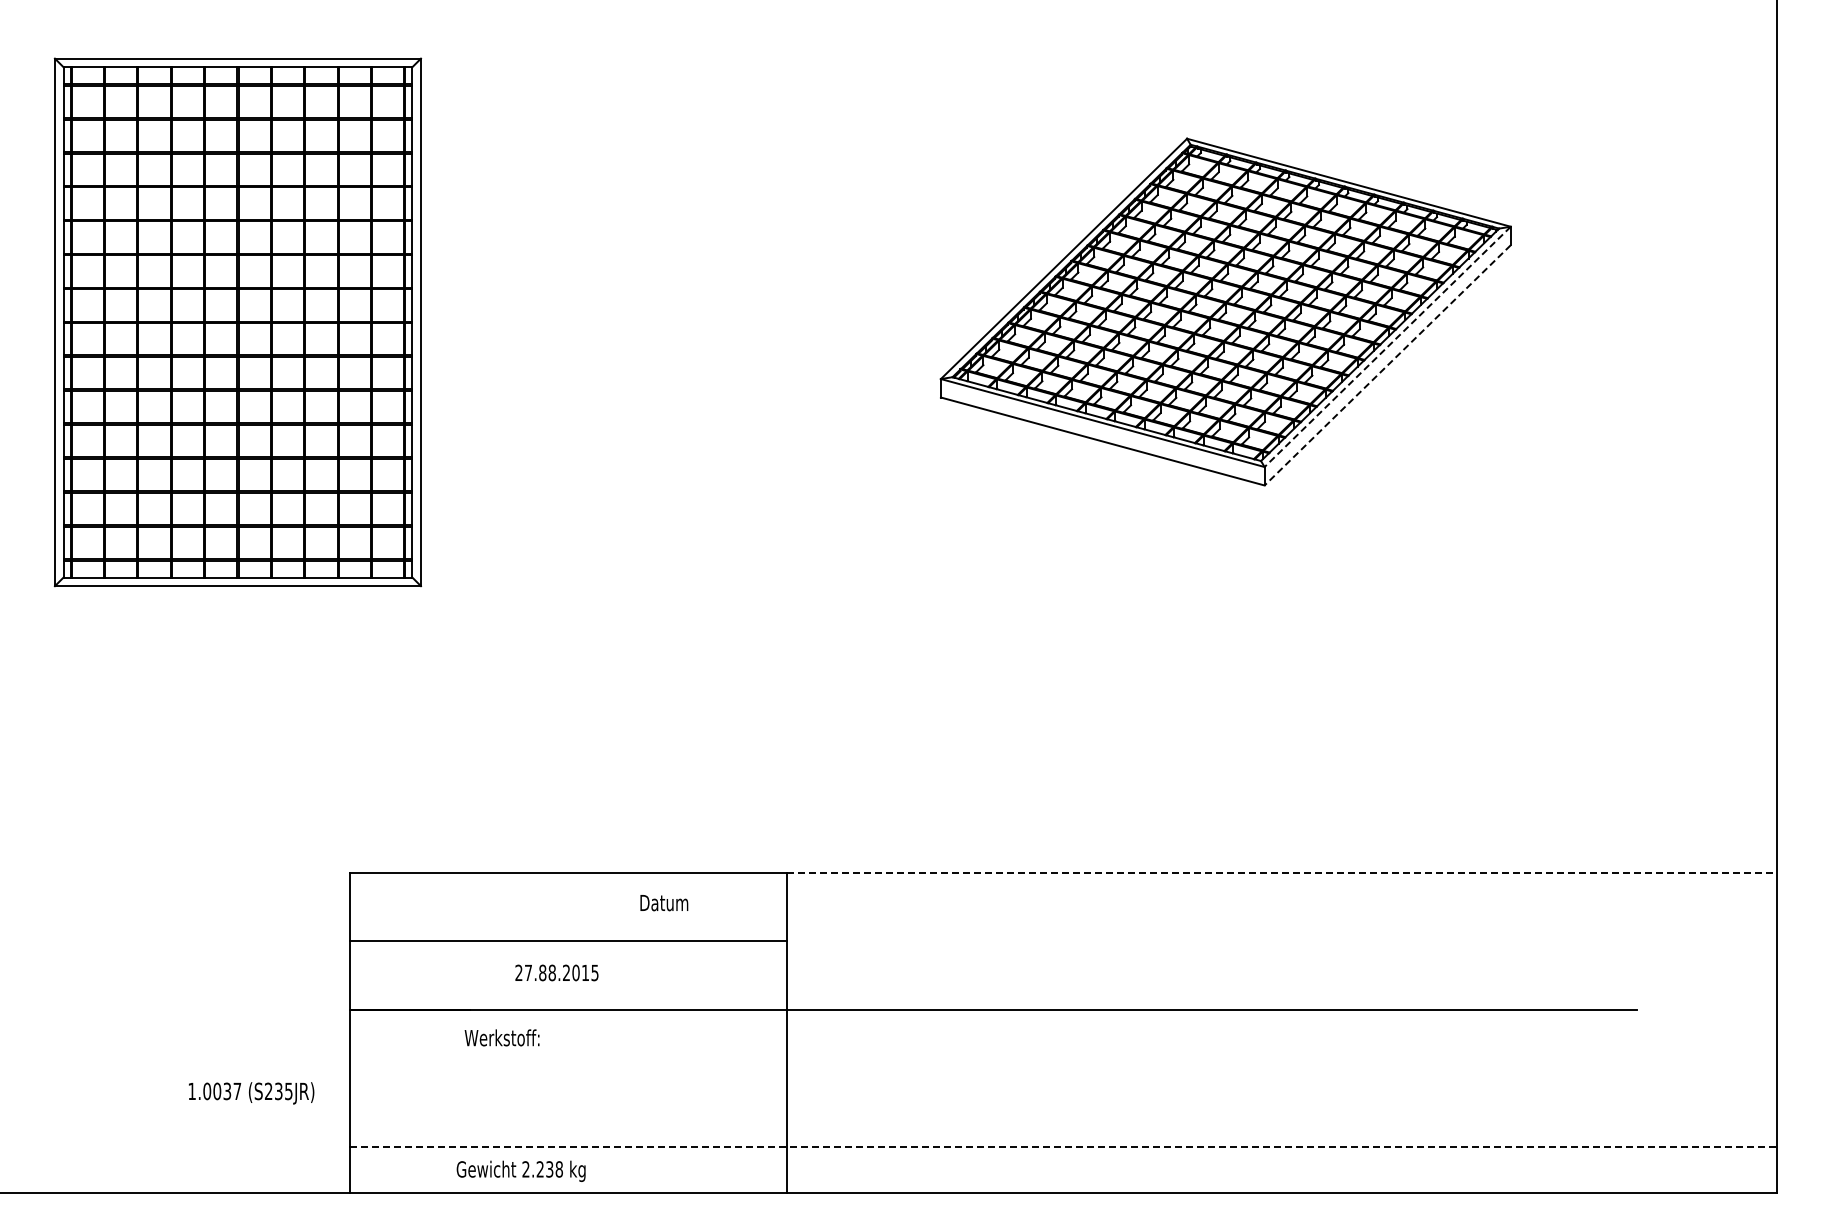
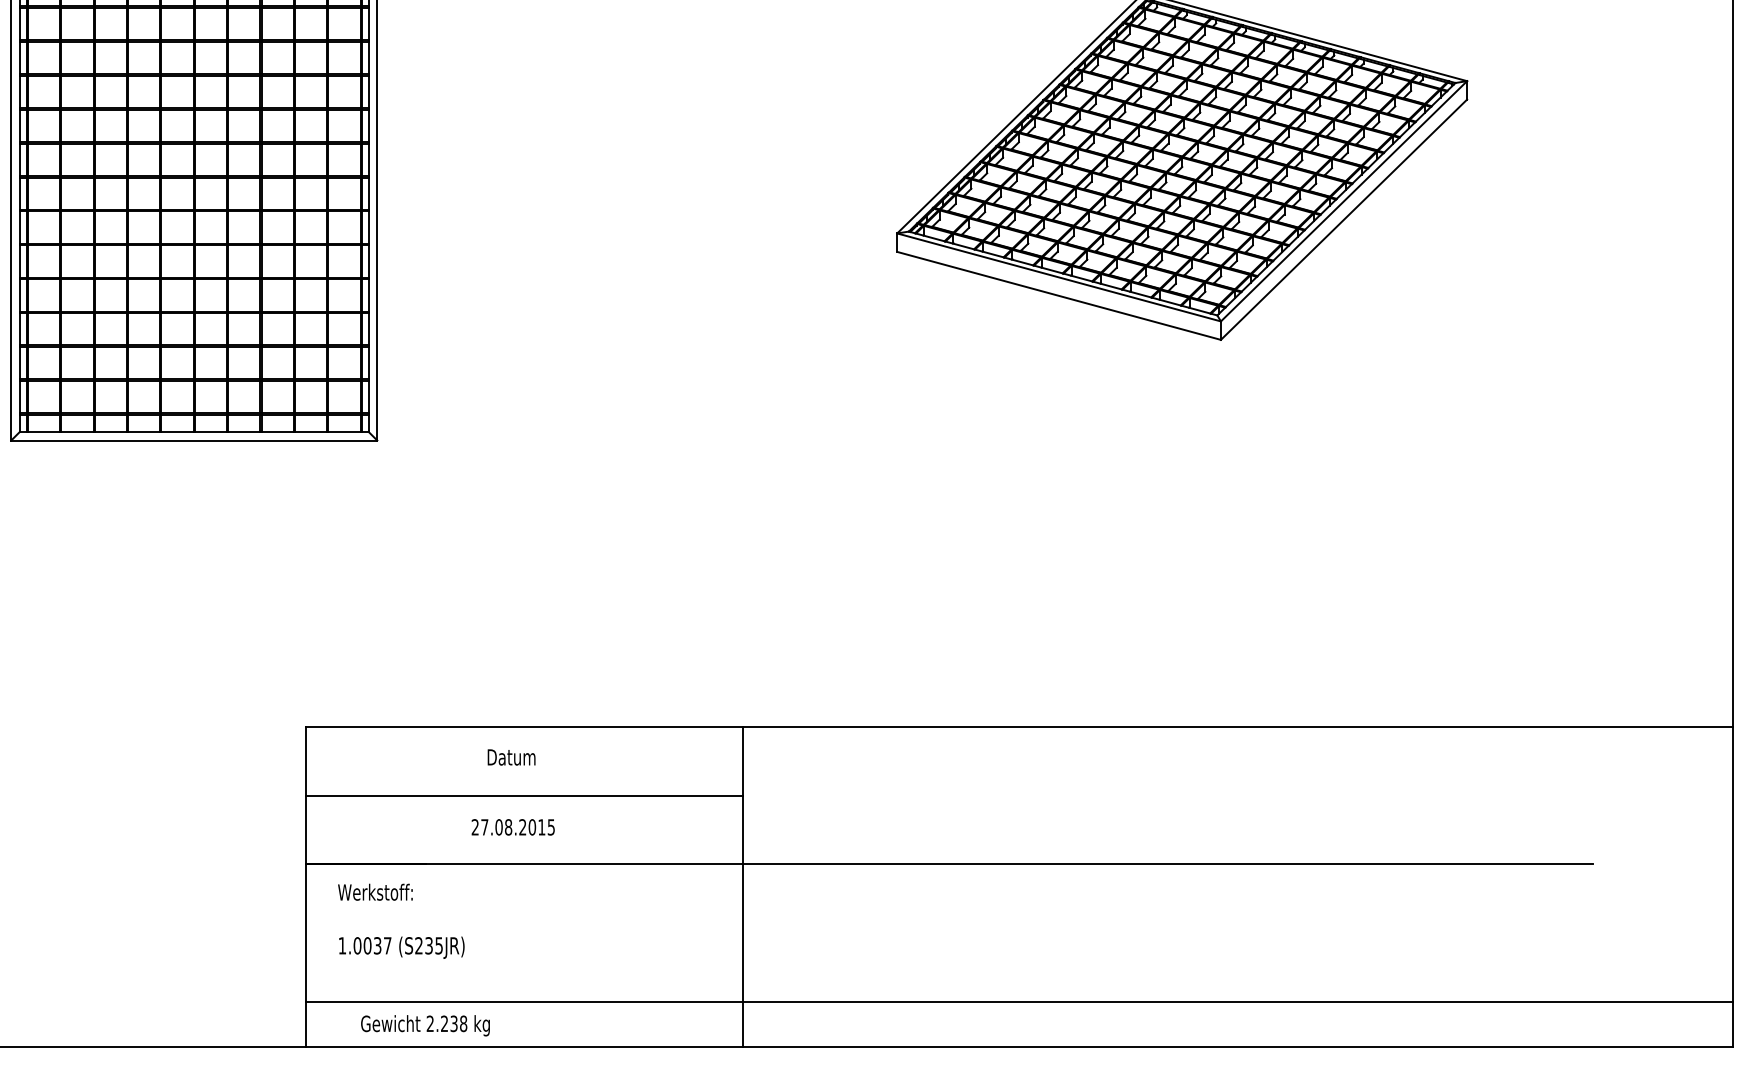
line: (1387, 347) -> (1343, 201), dashed -> solid
line: (1387, 365) -> (1343, 219), dashed -> solid
line: (1282, 872) -> (1238, 726), dashed -> solid
text: (664, 903) -> (511, 757), moved
text: (542, 972) -> (498, 826), 27.88.2015 -> 27.08.2015
text: (501, 1037) -> (374, 891), moved
text: (251, 1093) -> (401, 947), moved
line: (1063, 1147) -> (1019, 1001), dashed -> solid
text: (520, 1170) -> (424, 1024), moved

